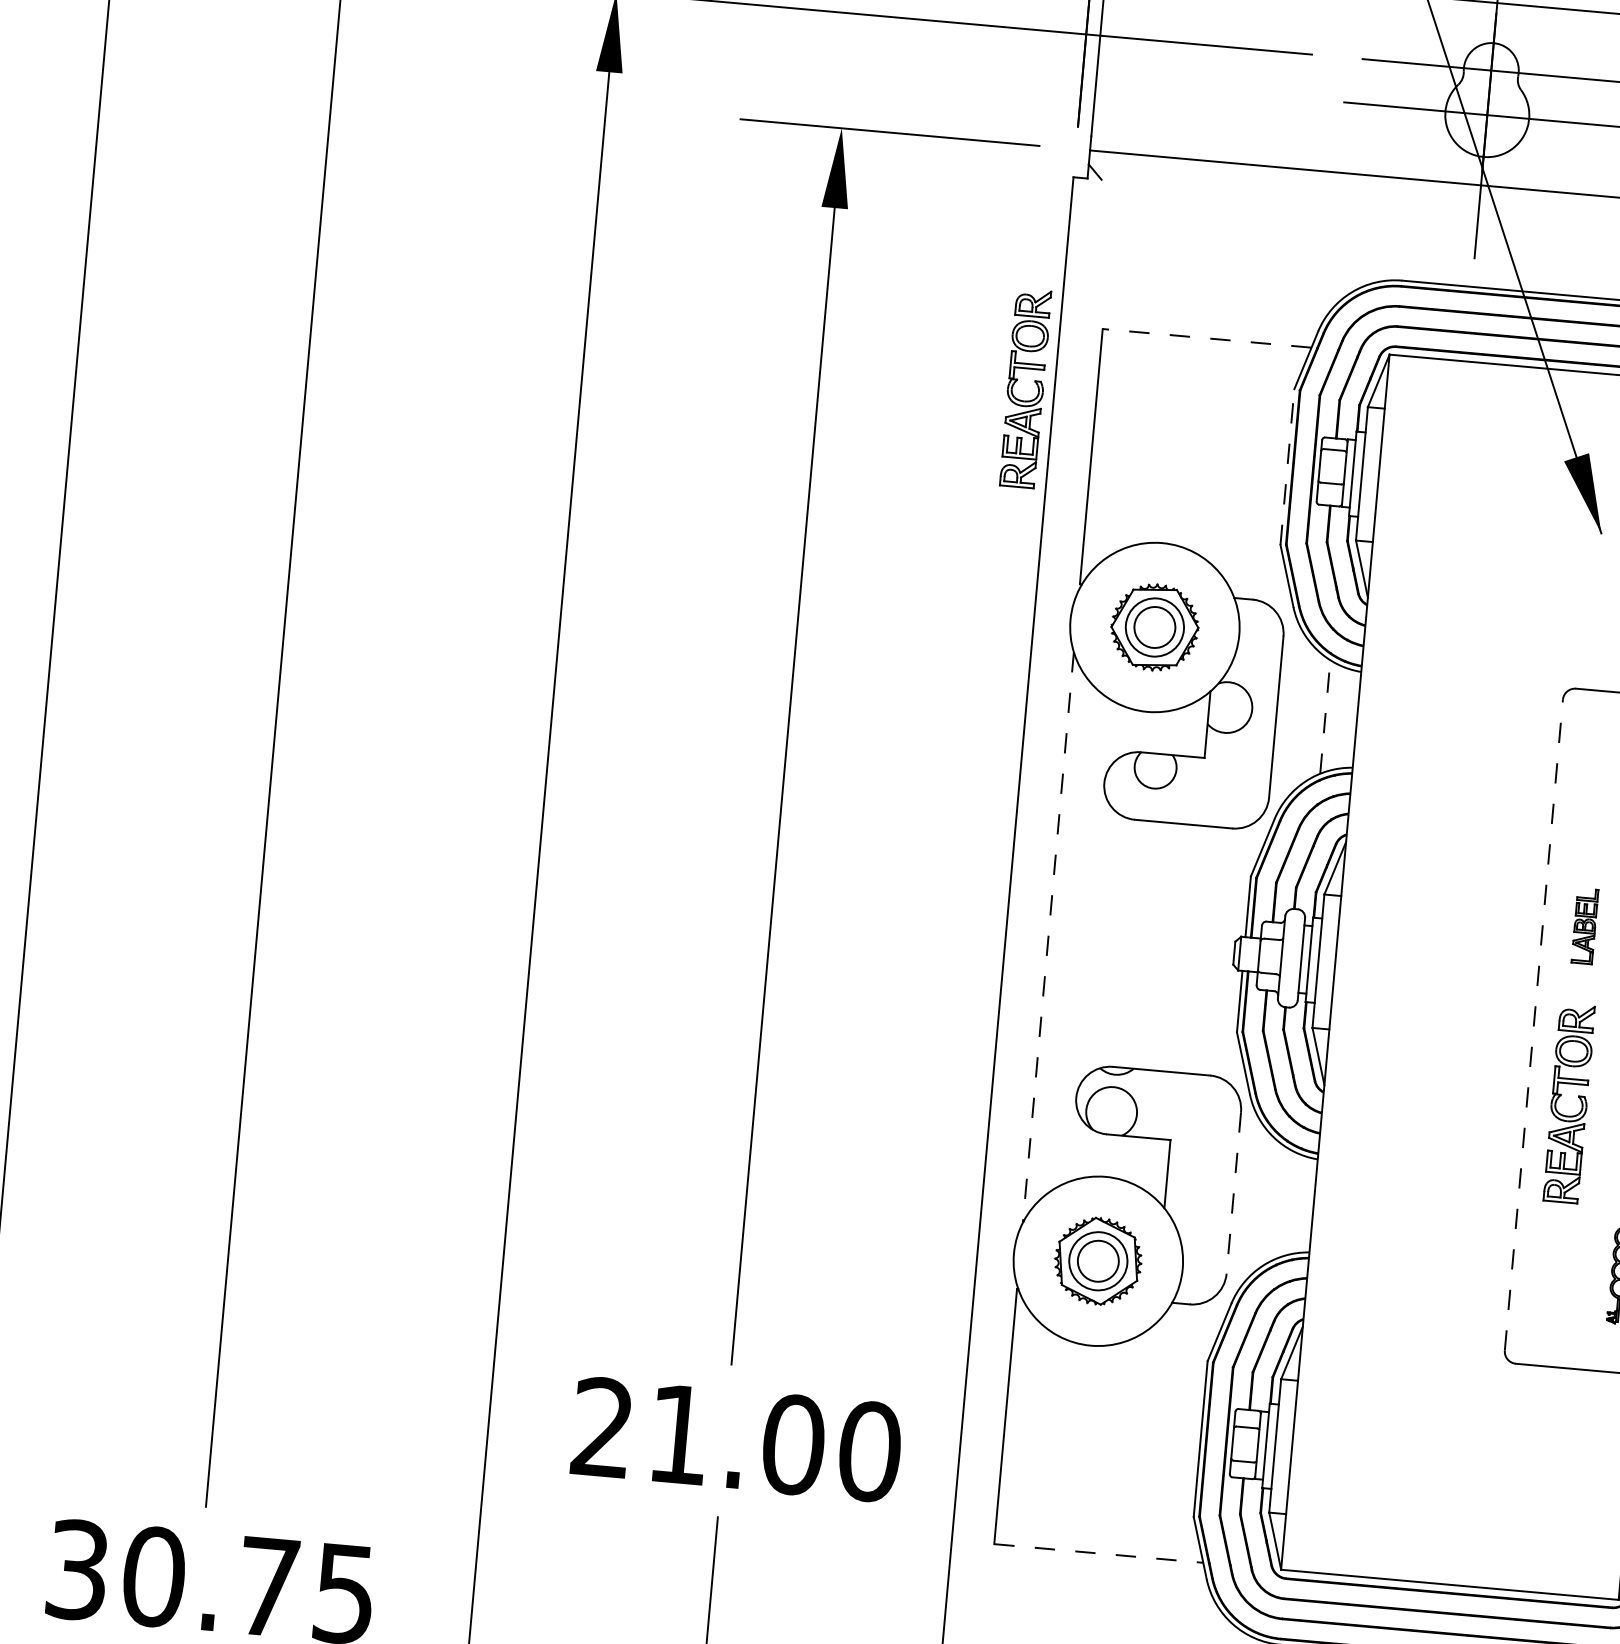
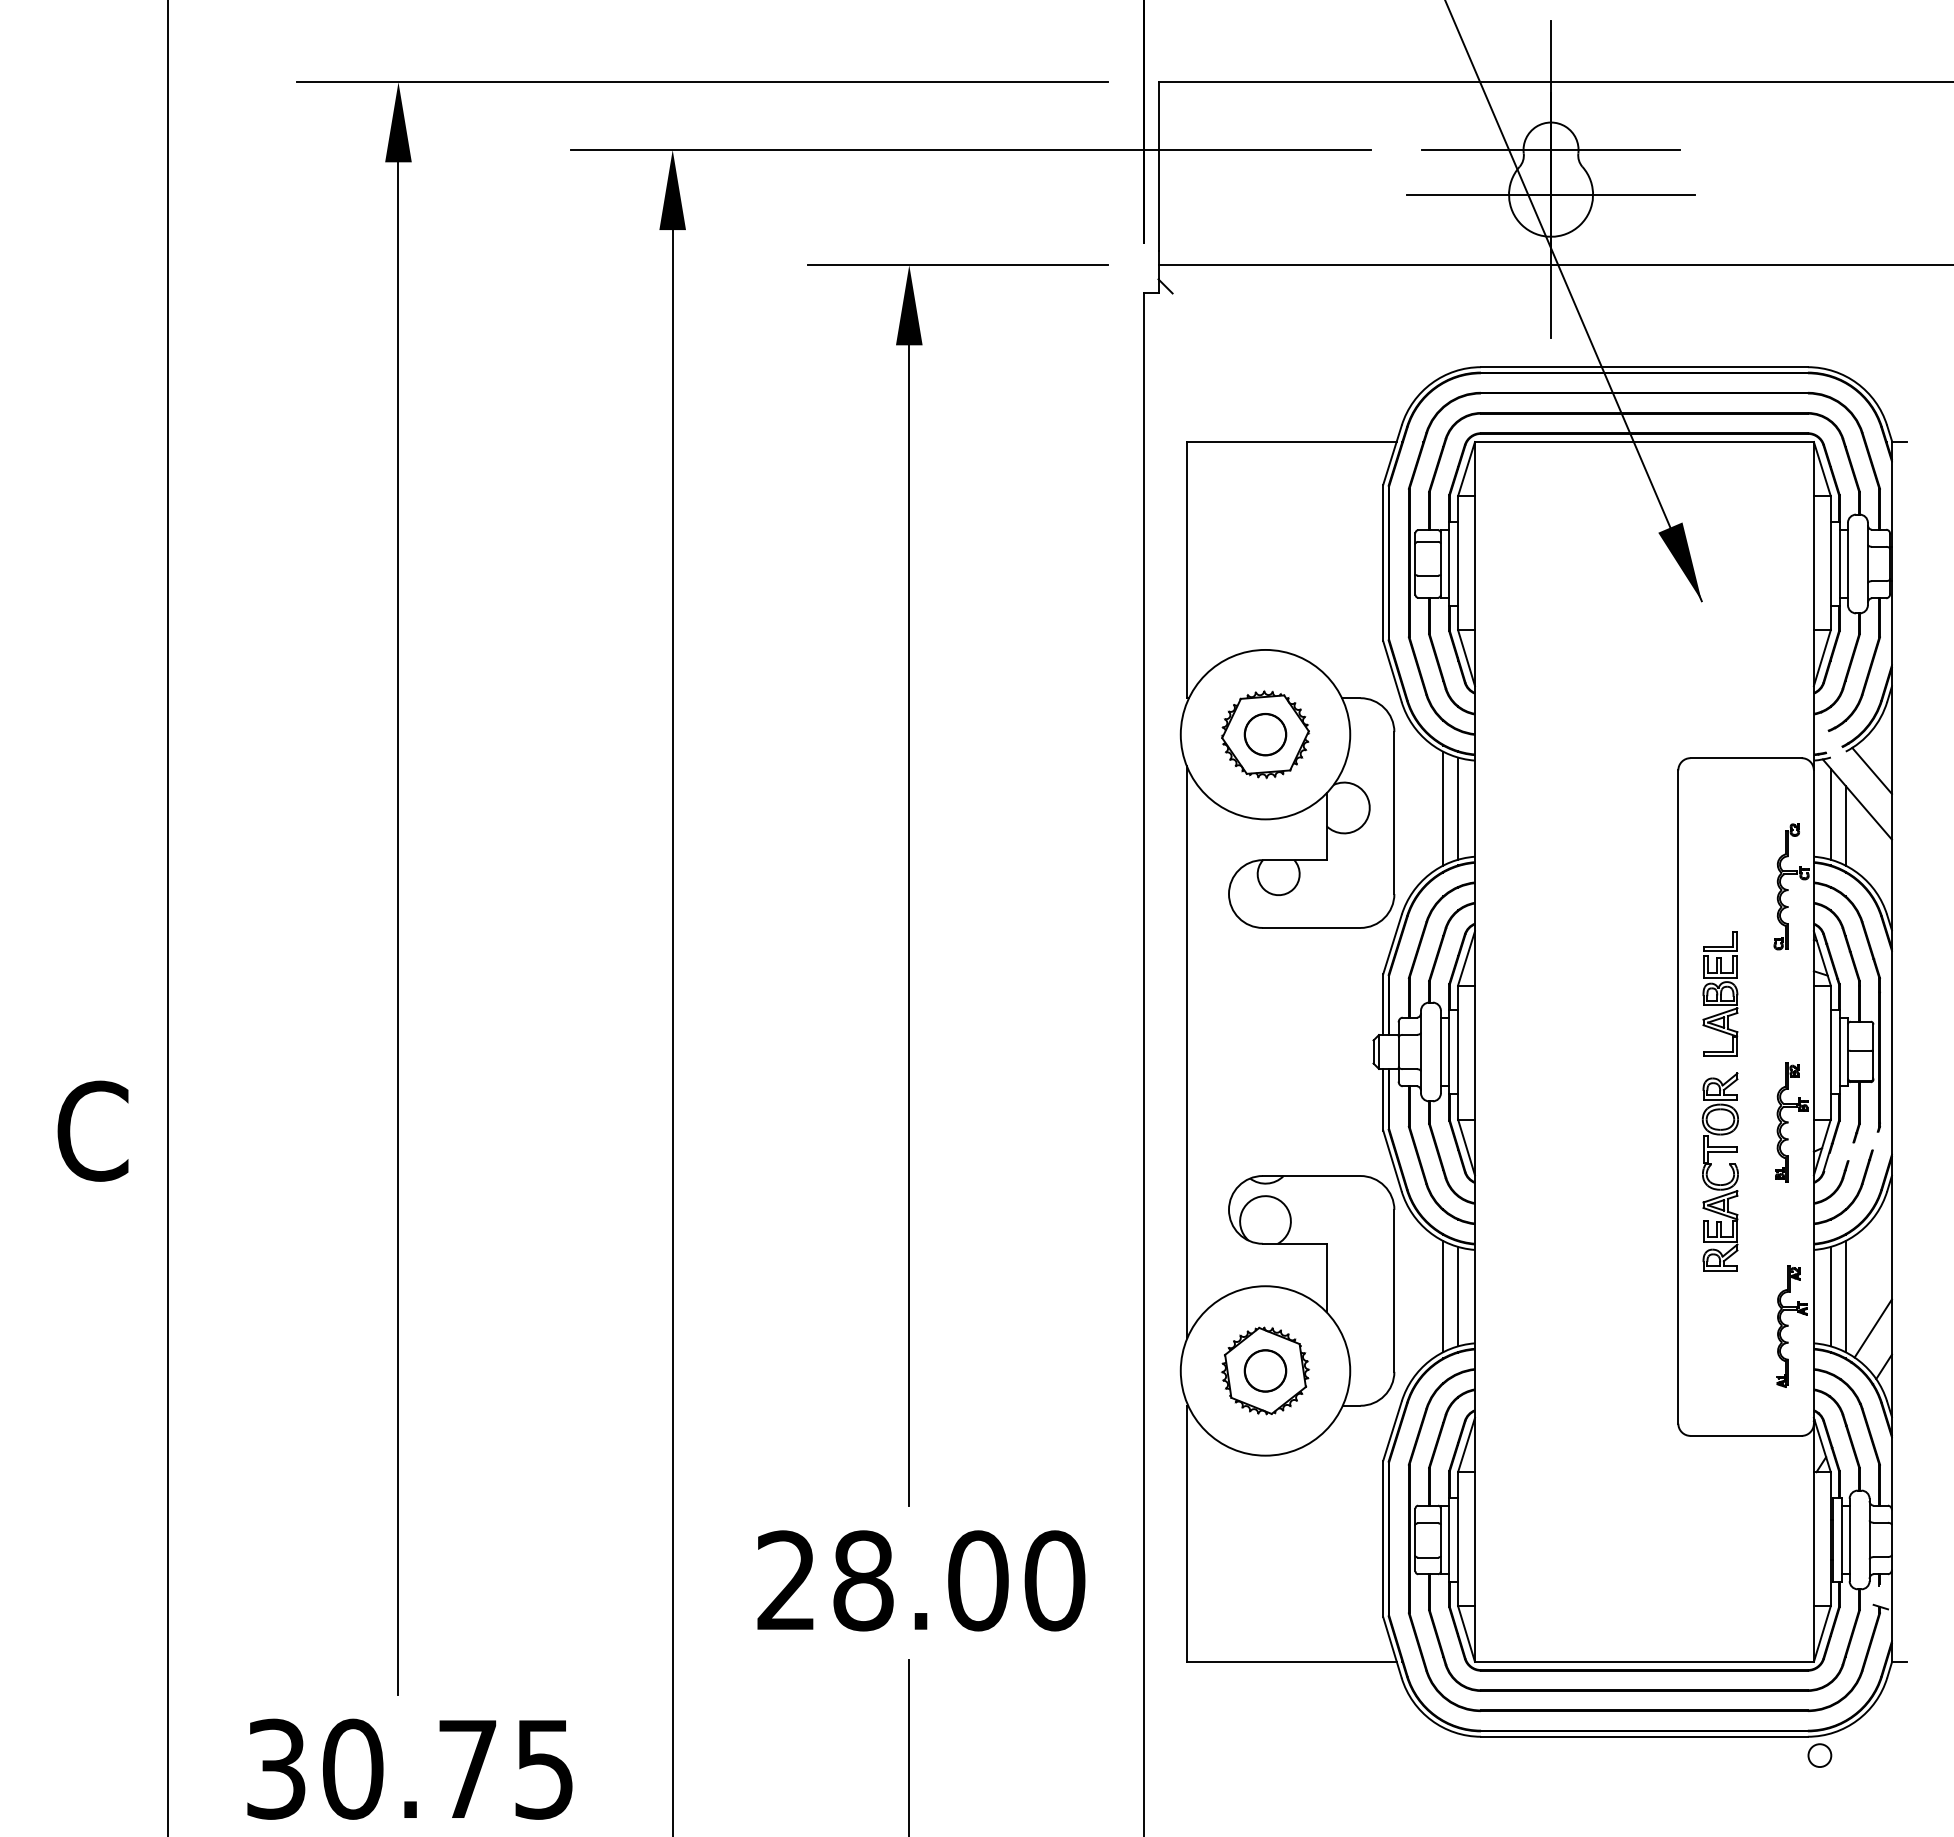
line: (1206, 338) -> (1291, 442), dashed -> solid
part: (1017, 381) -> (1106, 501), removed
line: (1287, 466) -> (1383, 562), dashed -> solid
circle: (1154, 627) -> (1265, 734), size x0.71
line: (1325, 716) -> (1443, 808), dashed -> solid
line: (1340, 718) -> (1458, 808), added
part: (1585, 925) -> (1720, 993), size x1.67
line: (1047, 937) -> (1186, 1052), dashed -> solid
line: (1534, 1025) -> (1678, 1097), dashed -> solid
line: (1233, 1192) -> (1394, 1290), dashed -> solid
line: (1282, 1202) -> (1443, 1296), added
line: (1297, 1204) -> (1458, 1296), added
circle: (1098, 1260) -> (1265, 1370), size x0.71
text: (679, 1434) -> (863, 1580), 21.00 -> 28.00
line: (1098, 1552) -> (1291, 1661), dashed -> solid

